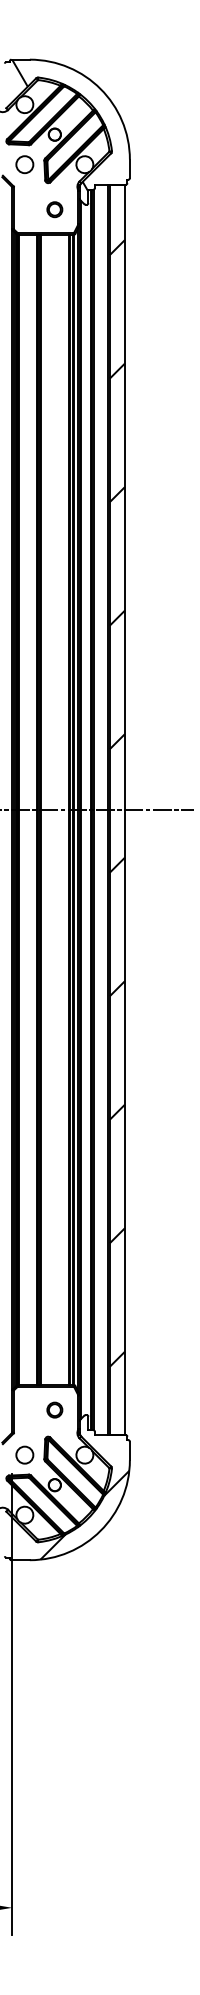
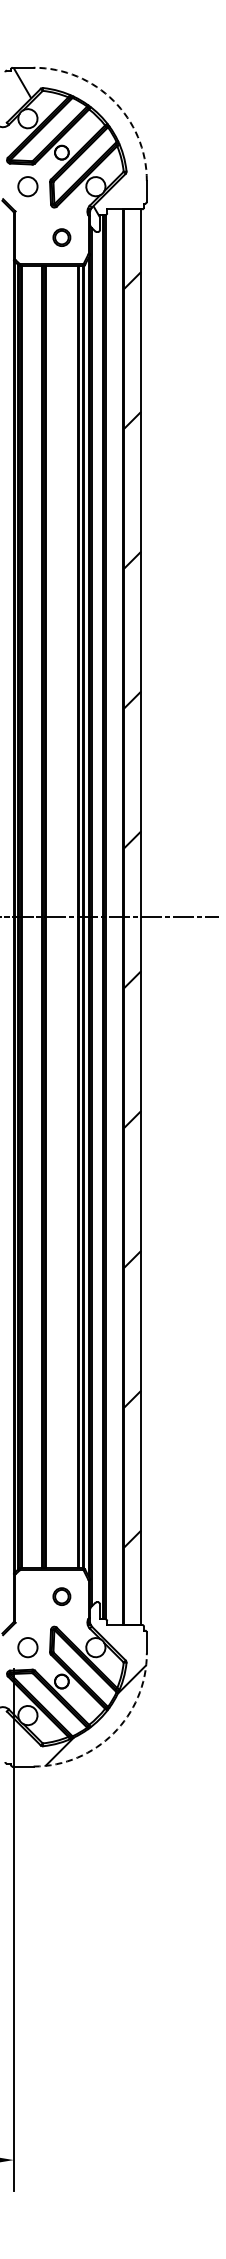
arc: (100, 88) -> (113, 100), solid -> dashed
arc: (100, 1531) -> (113, 1733), solid -> dashed

